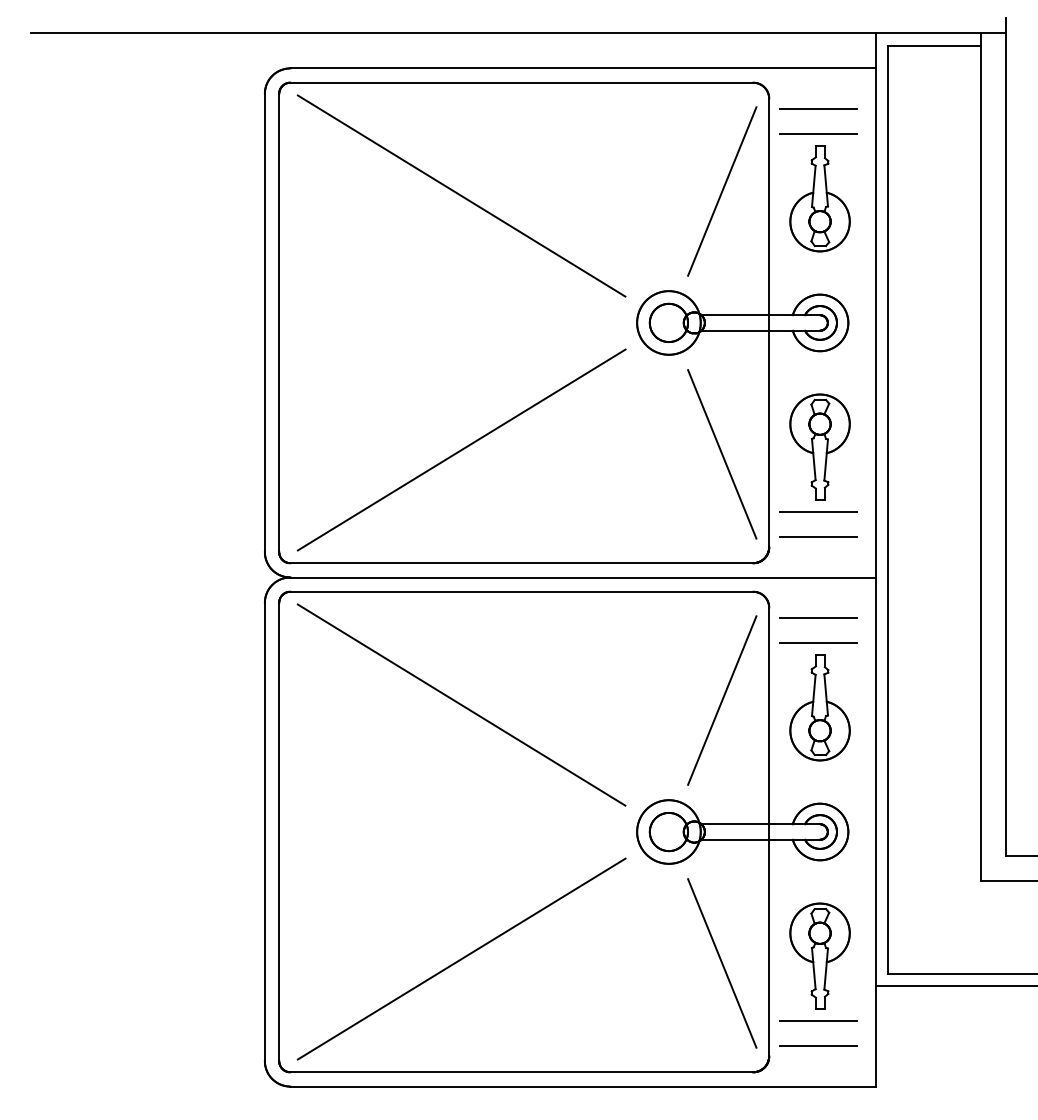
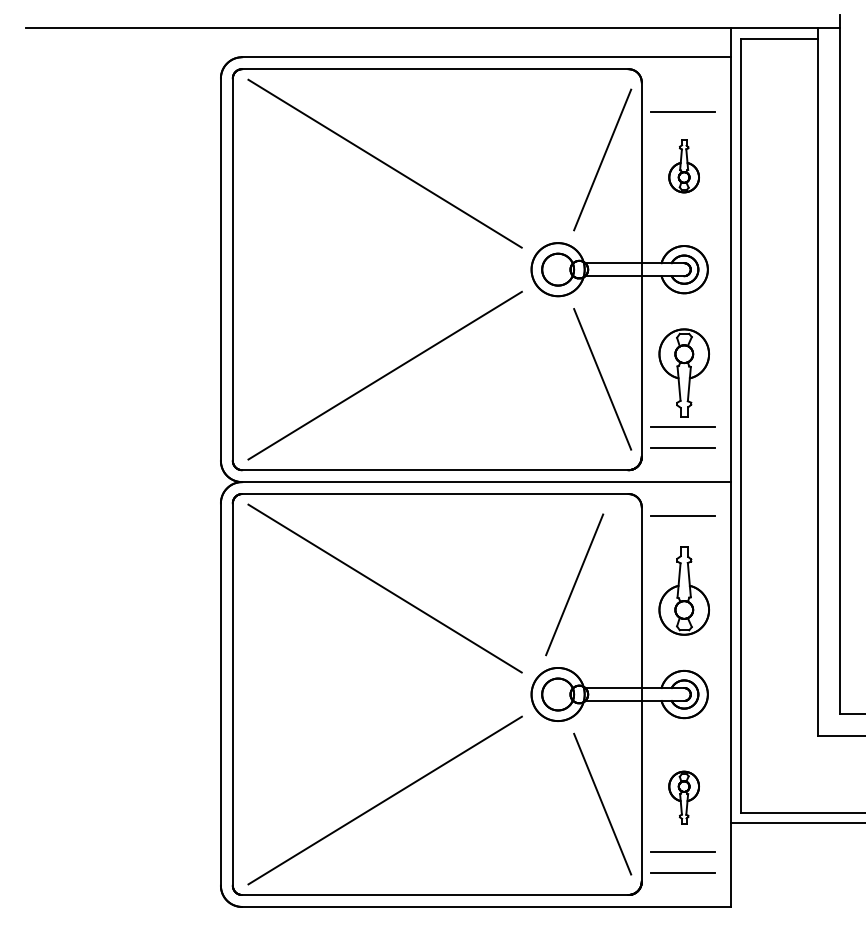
line: (817, 108) -> (682, 90), removed
part: (819, 198) -> (683, 165), size x0.6
line: (817, 642) -> (682, 536), removed
line: (722, 700) -> (574, 584), moved
part: (819, 955) -> (683, 797), size x0.6

